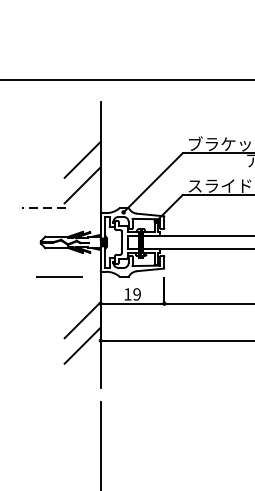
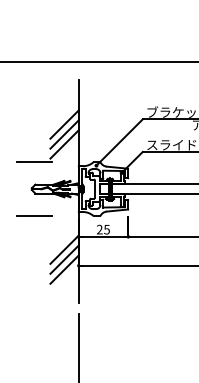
line: (82, 172) -> (64, 134), added
line: (42, 208) -> (33, 162), dashed -> solid
line: (59, 276) -> (34, 215), moved
text: (132, 294) -> (103, 229), 19 -> 25
line: (82, 332) -> (64, 259), added

